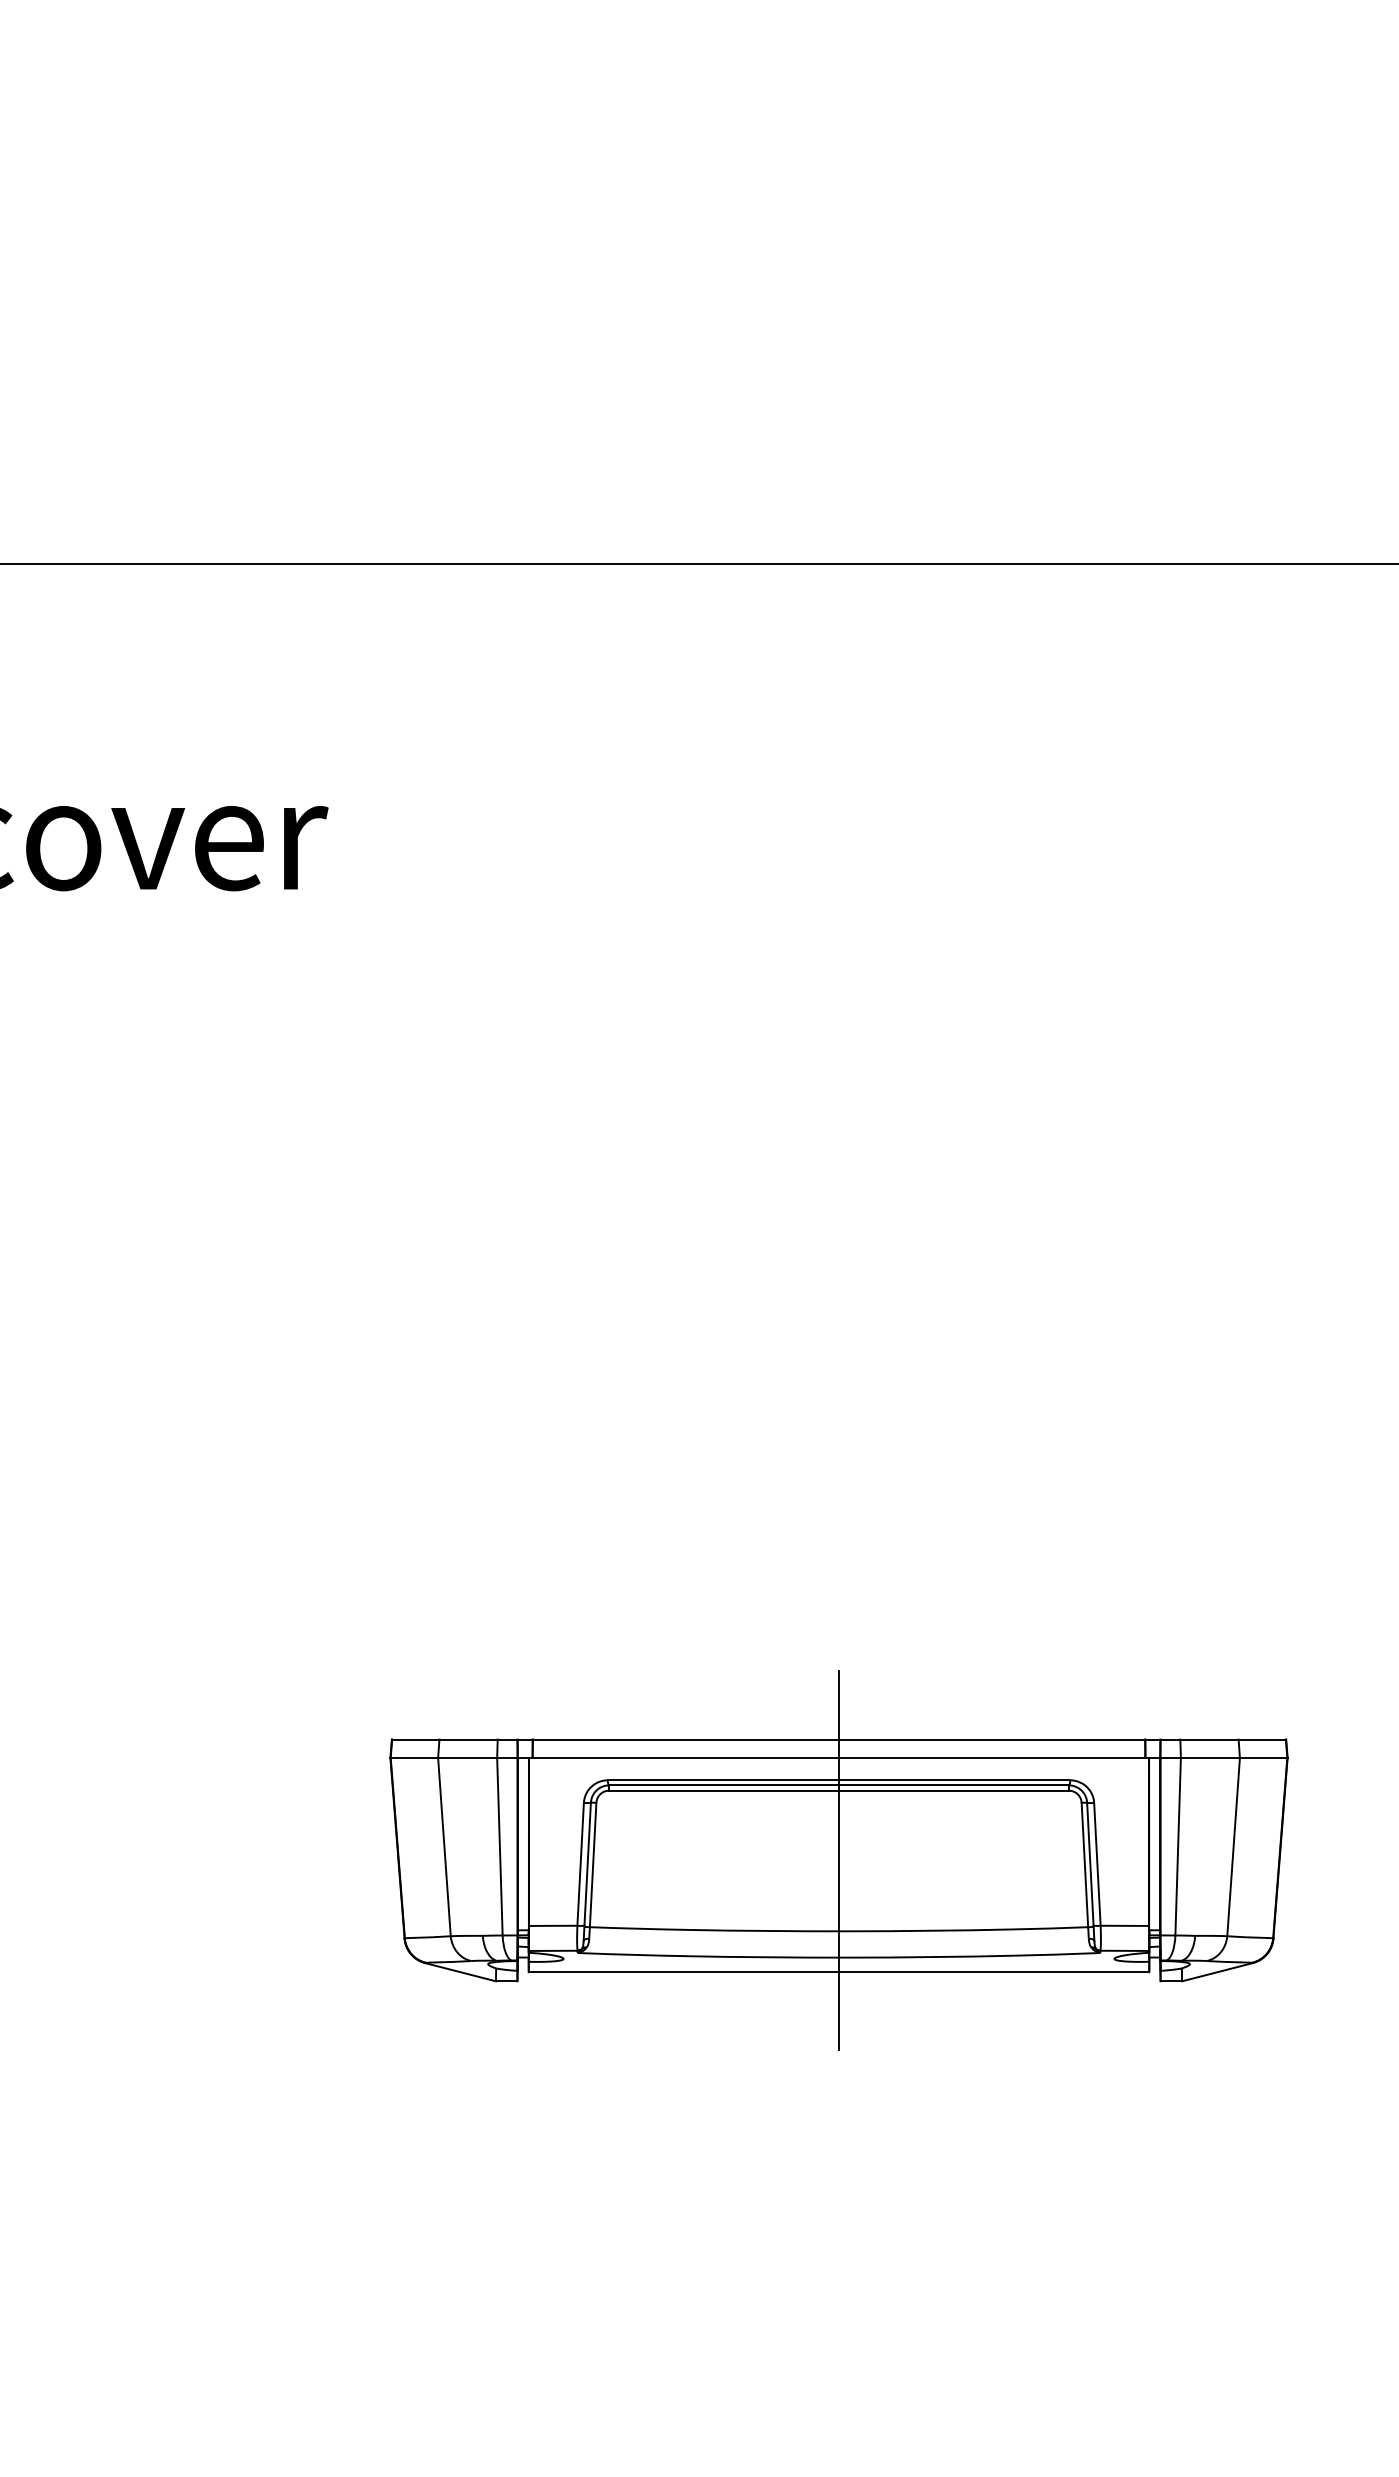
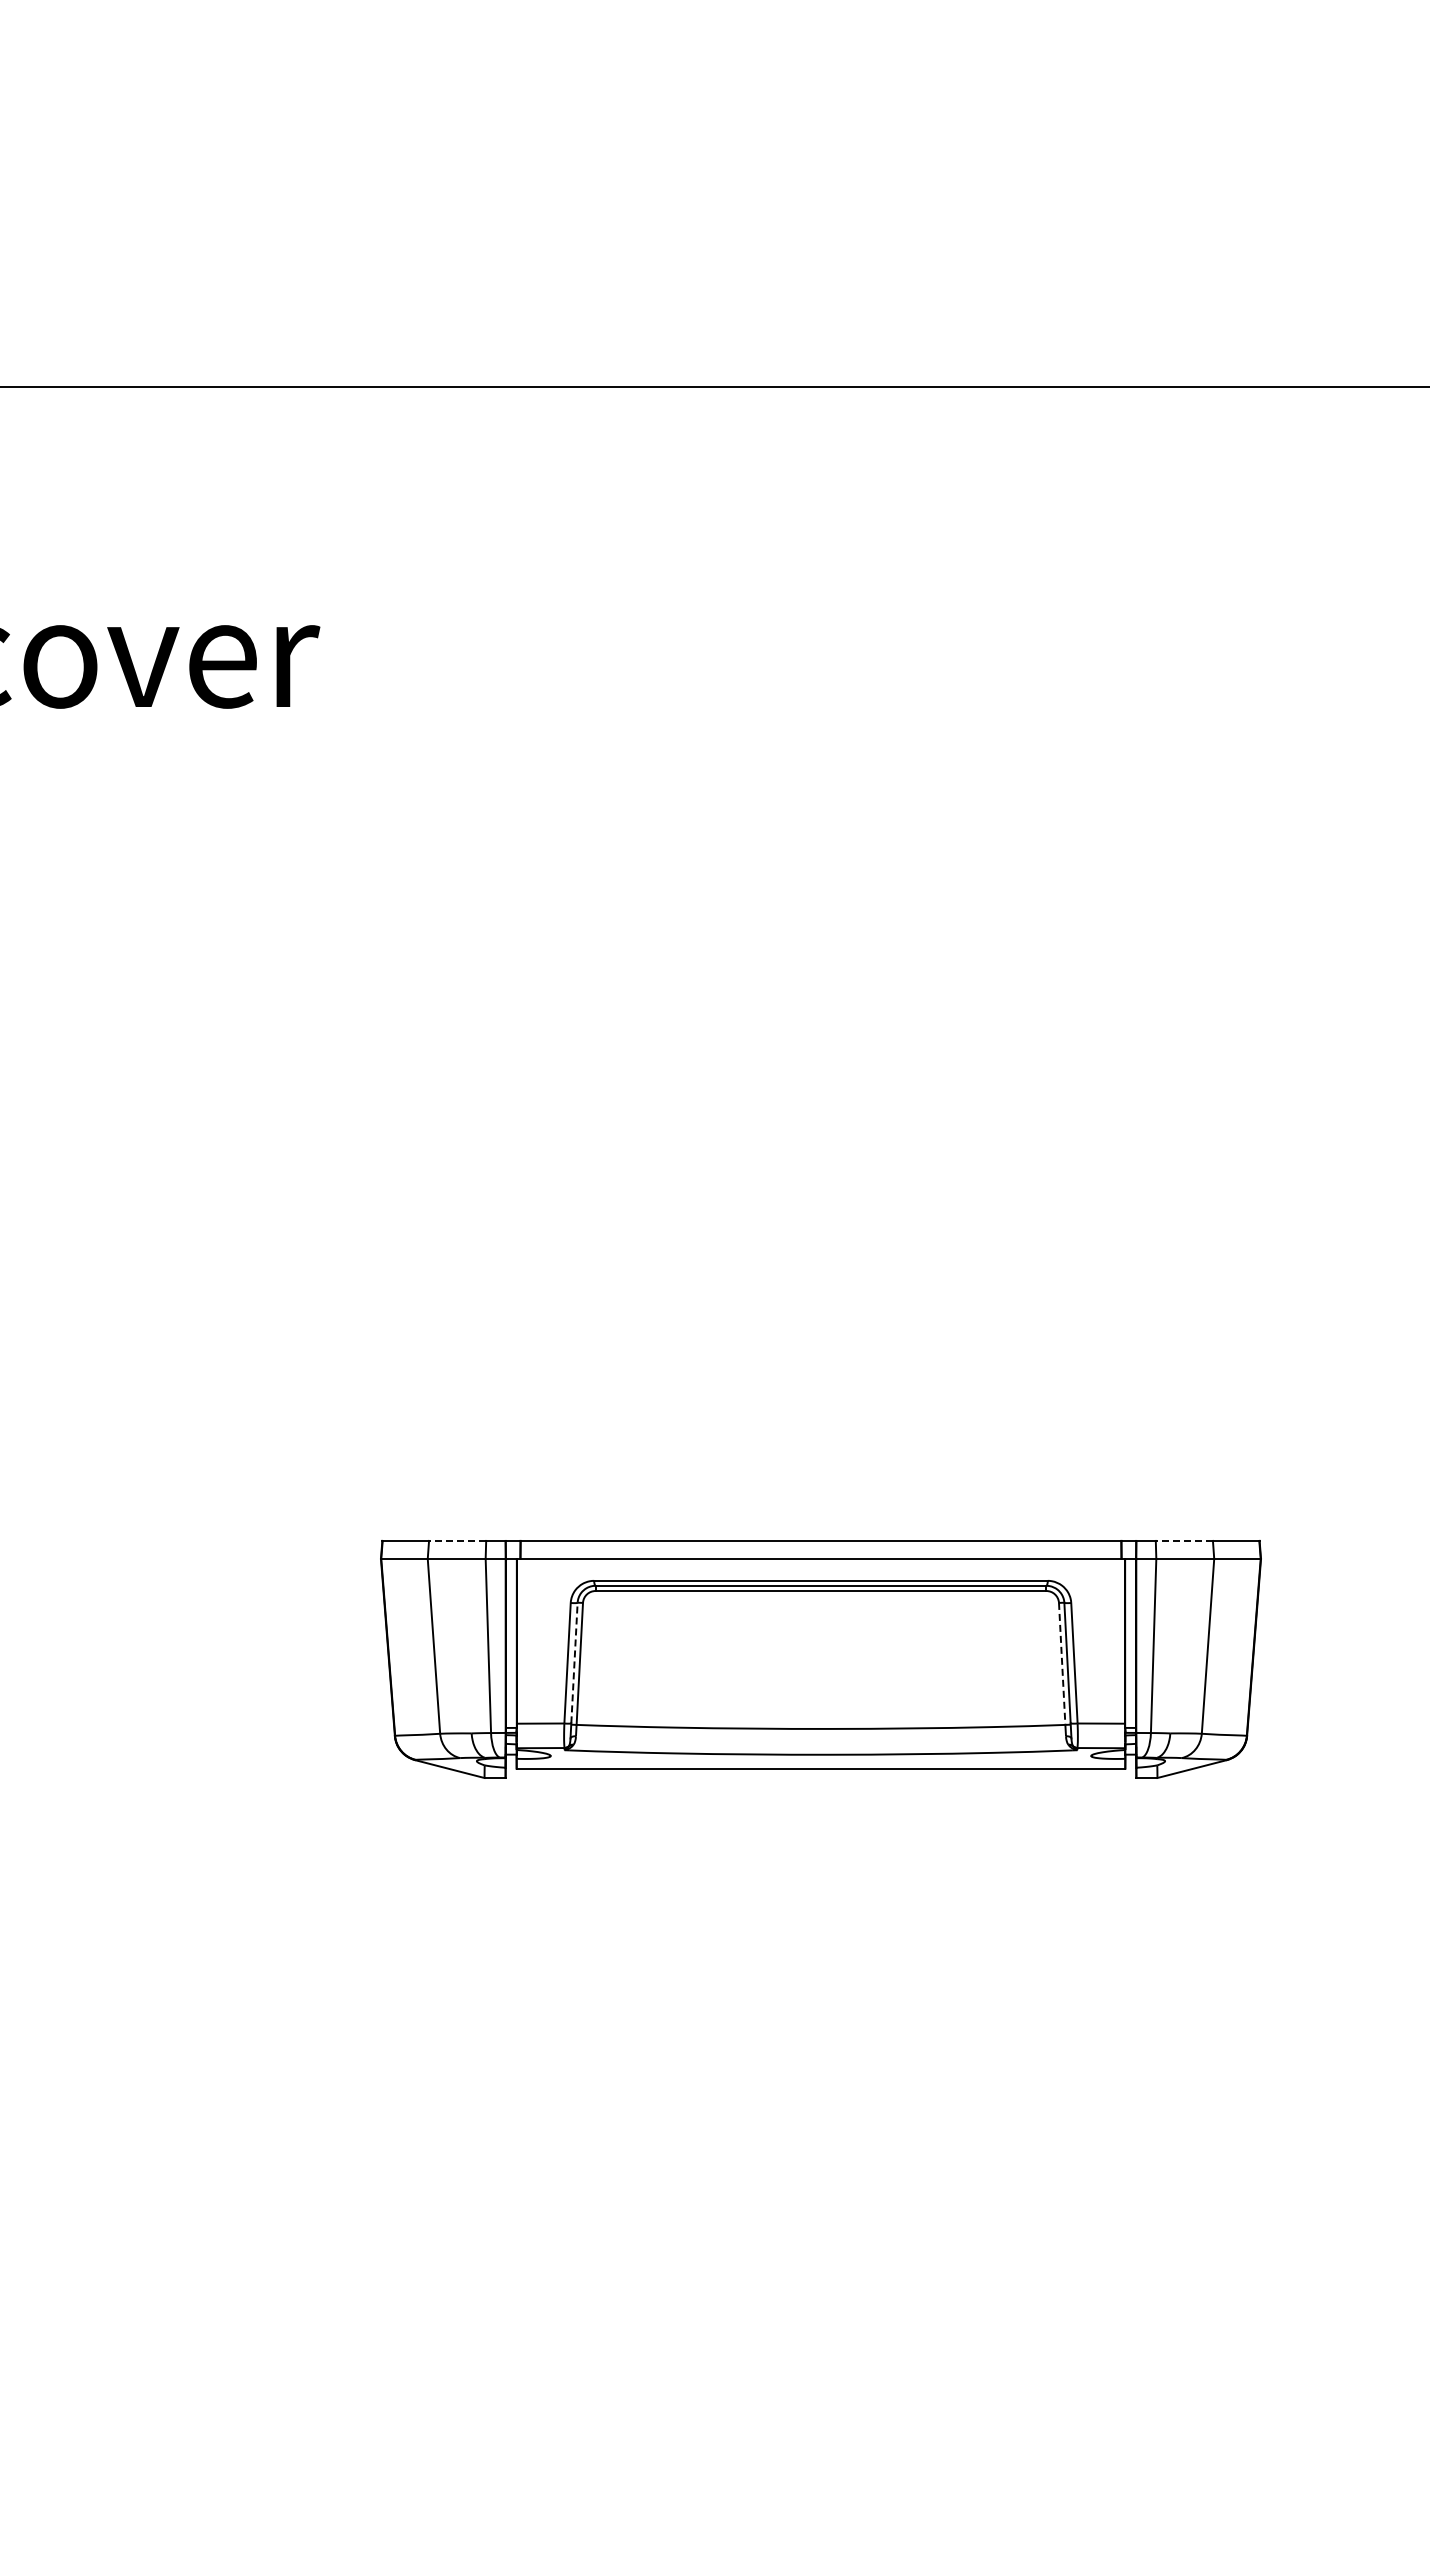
line: (468, 1739) -> (457, 1540), solid -> dashed
line: (1209, 1739) -> (1184, 1540), solid -> dashed
line: (838, 1860) -> (820, 1659), removed
line: (587, 1863) -> (574, 1662), solid -> dashed
line: (1085, 1865) -> (1062, 1664), solid -> dashed

